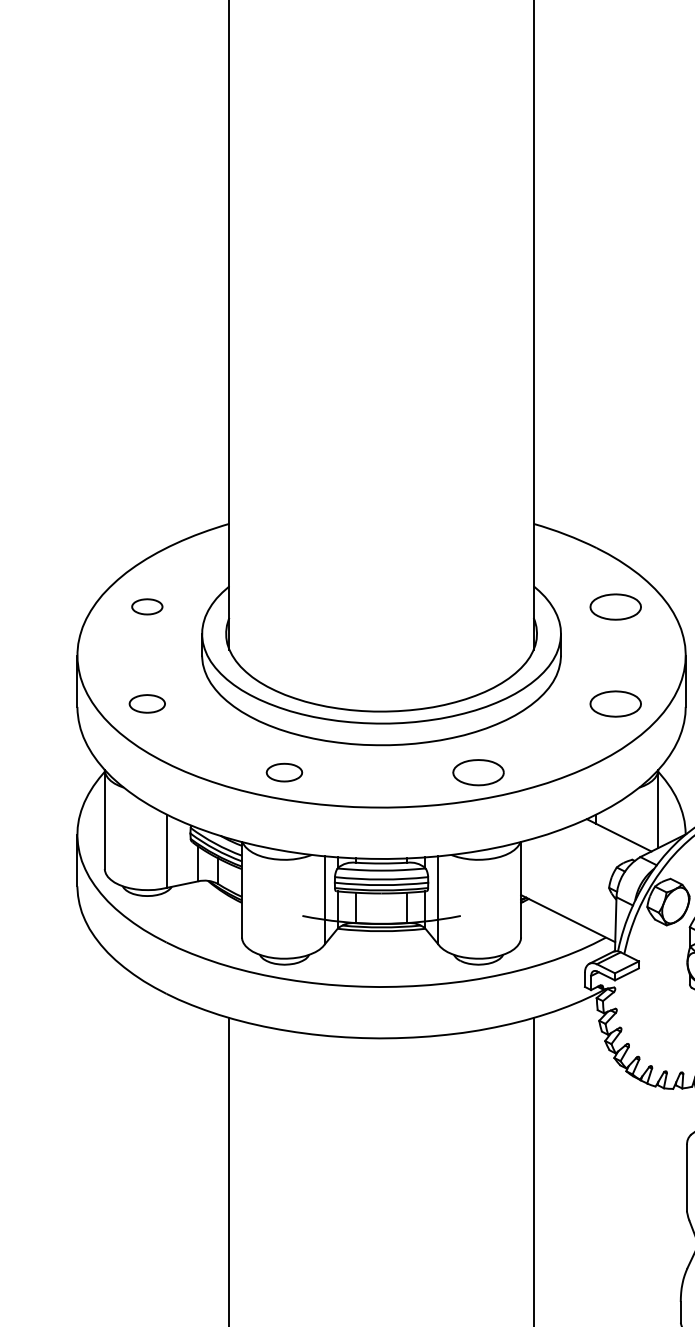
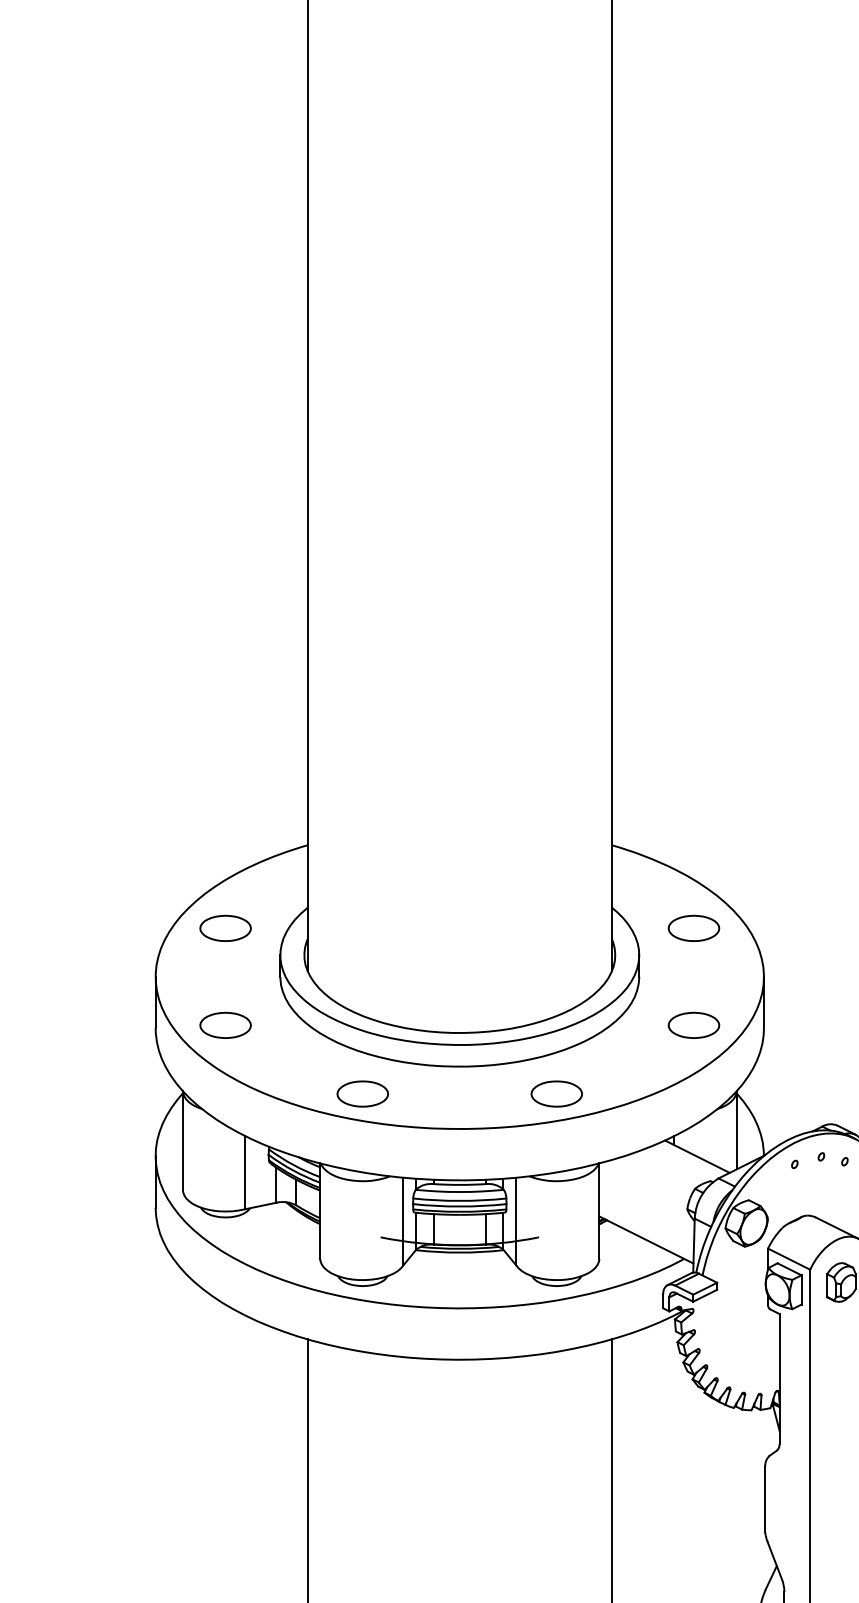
part: (147, 606) -> (225, 927), size x1.67
part: (147, 703) -> (225, 1024), size x1.43
part: (284, 772) -> (362, 1093), size x1.43

